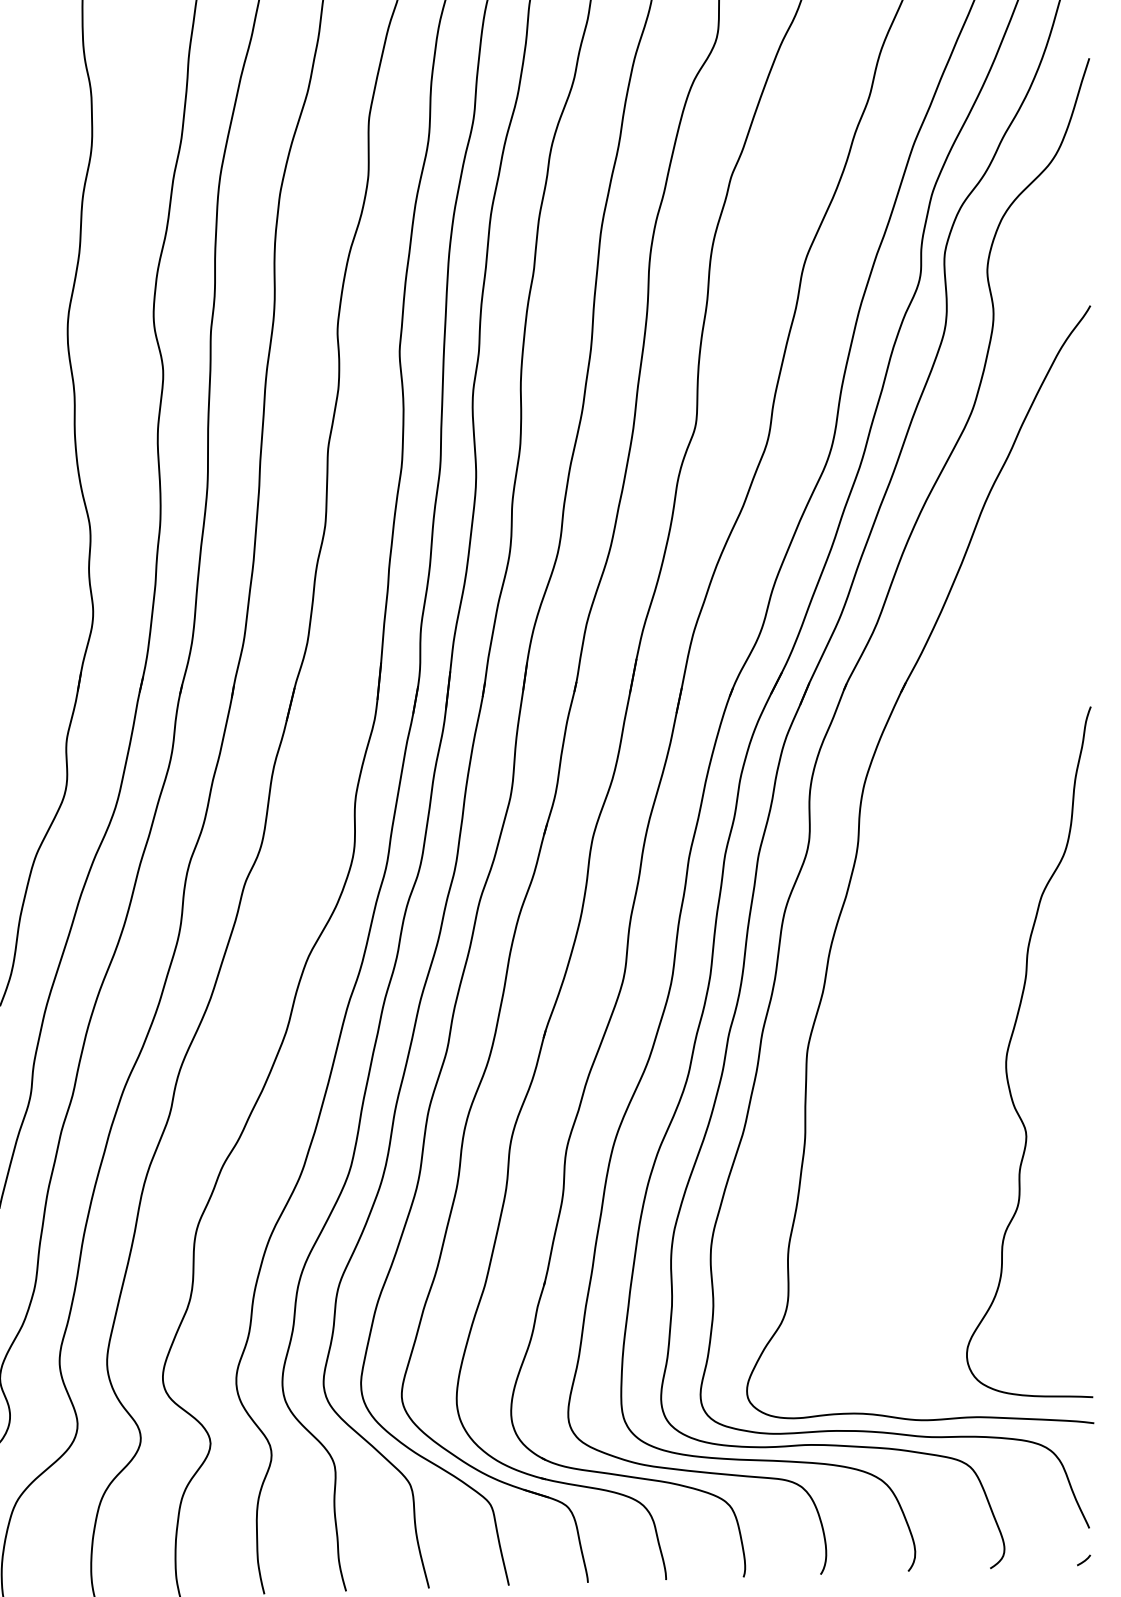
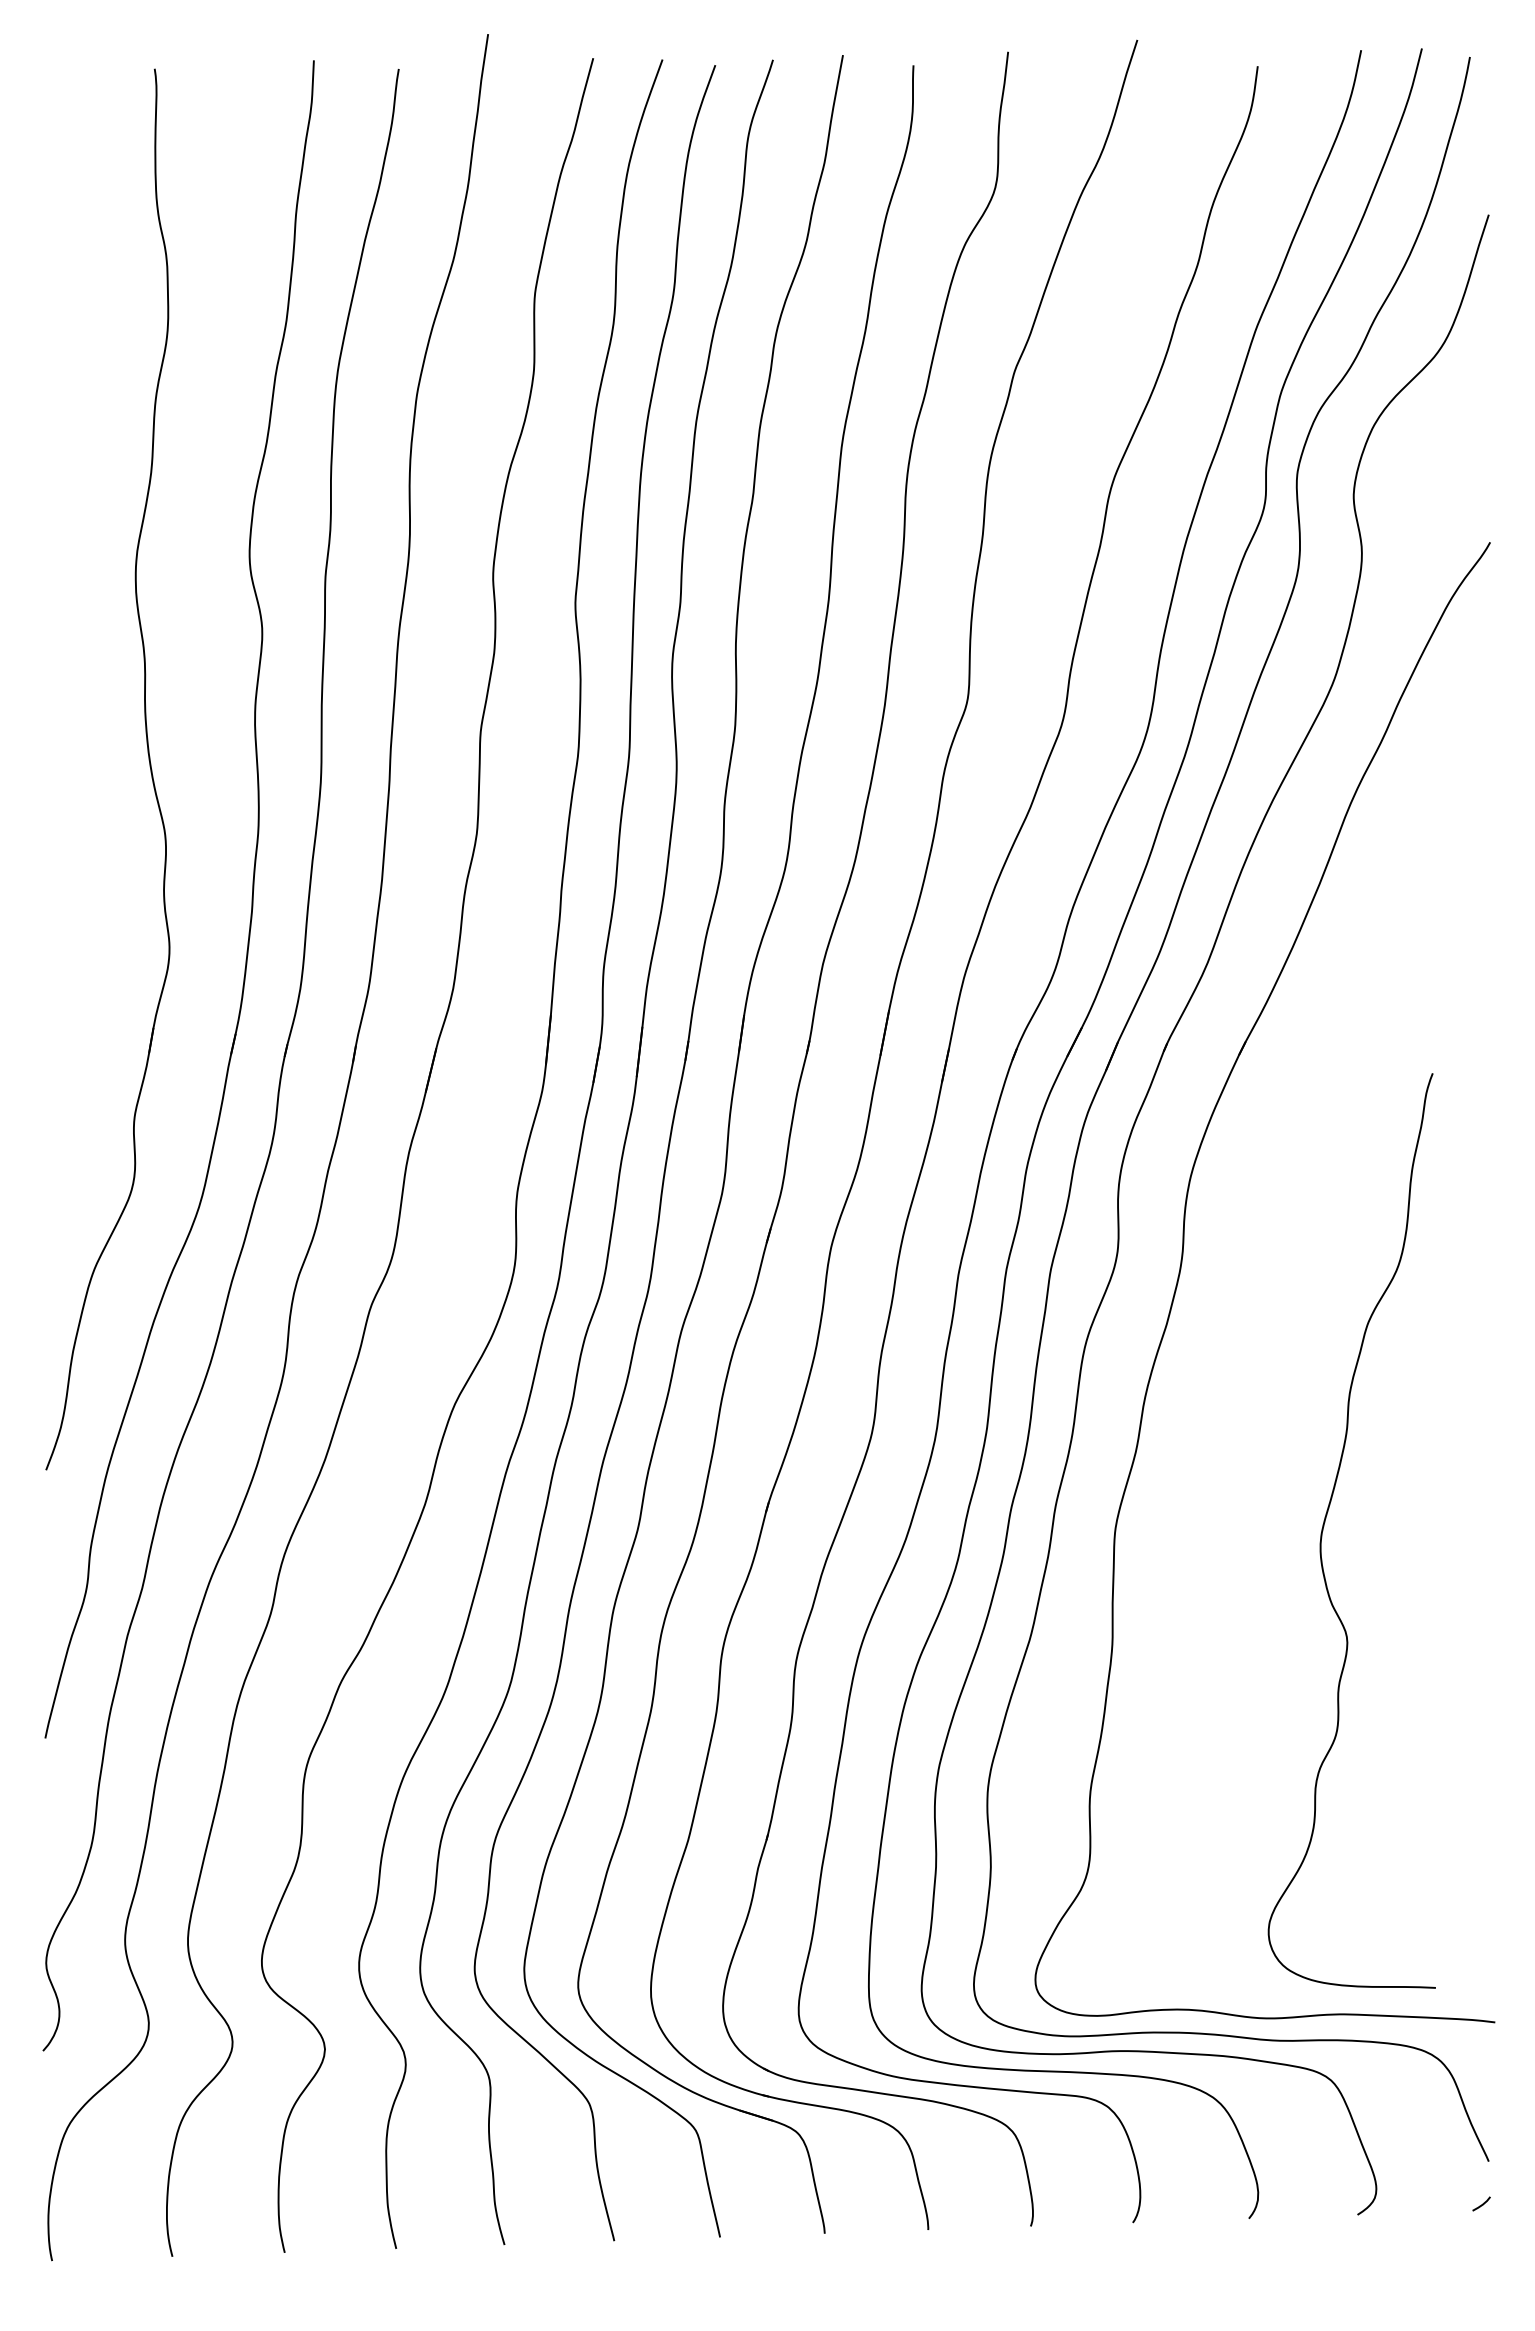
curve: (1009, 1045) -> (1325, 1522), moved

